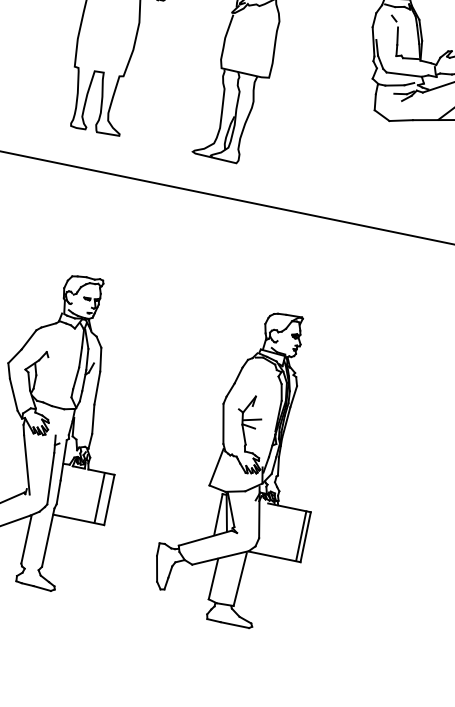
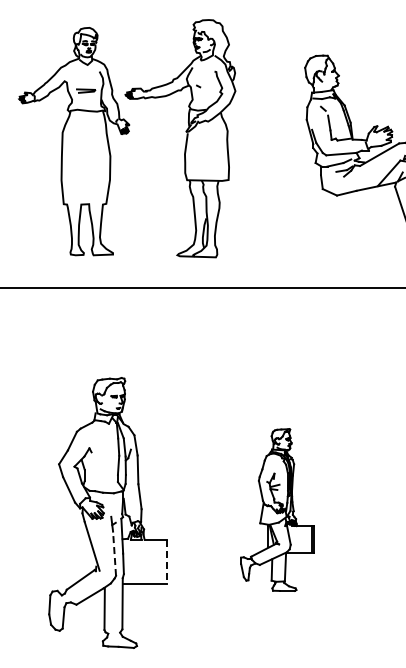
part: (247, 466) -> (277, 509), size x0.6
line: (50, 478) -> (114, 553), solid -> dashed
line: (99, 497) -> (158, 561), removed
line: (109, 499) -> (167, 561), solid -> dashed

